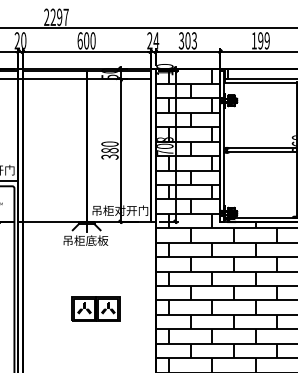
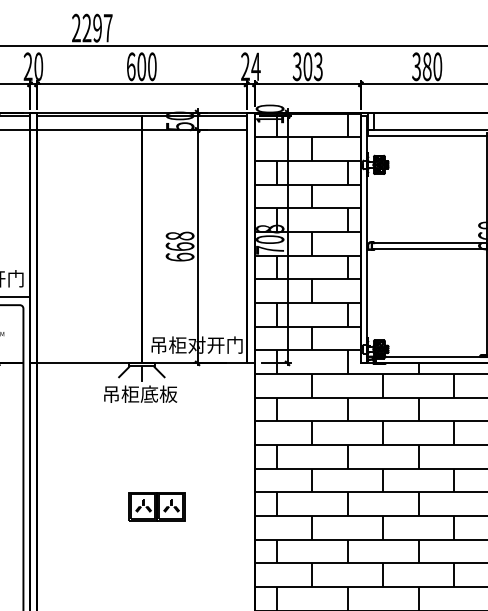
text: (260, 40) -> (426, 66), 199 -> 380
text: (109, 150) -> (179, 246), 380 -> 668
part: (95, 309) -> (156, 507), size x0.71

